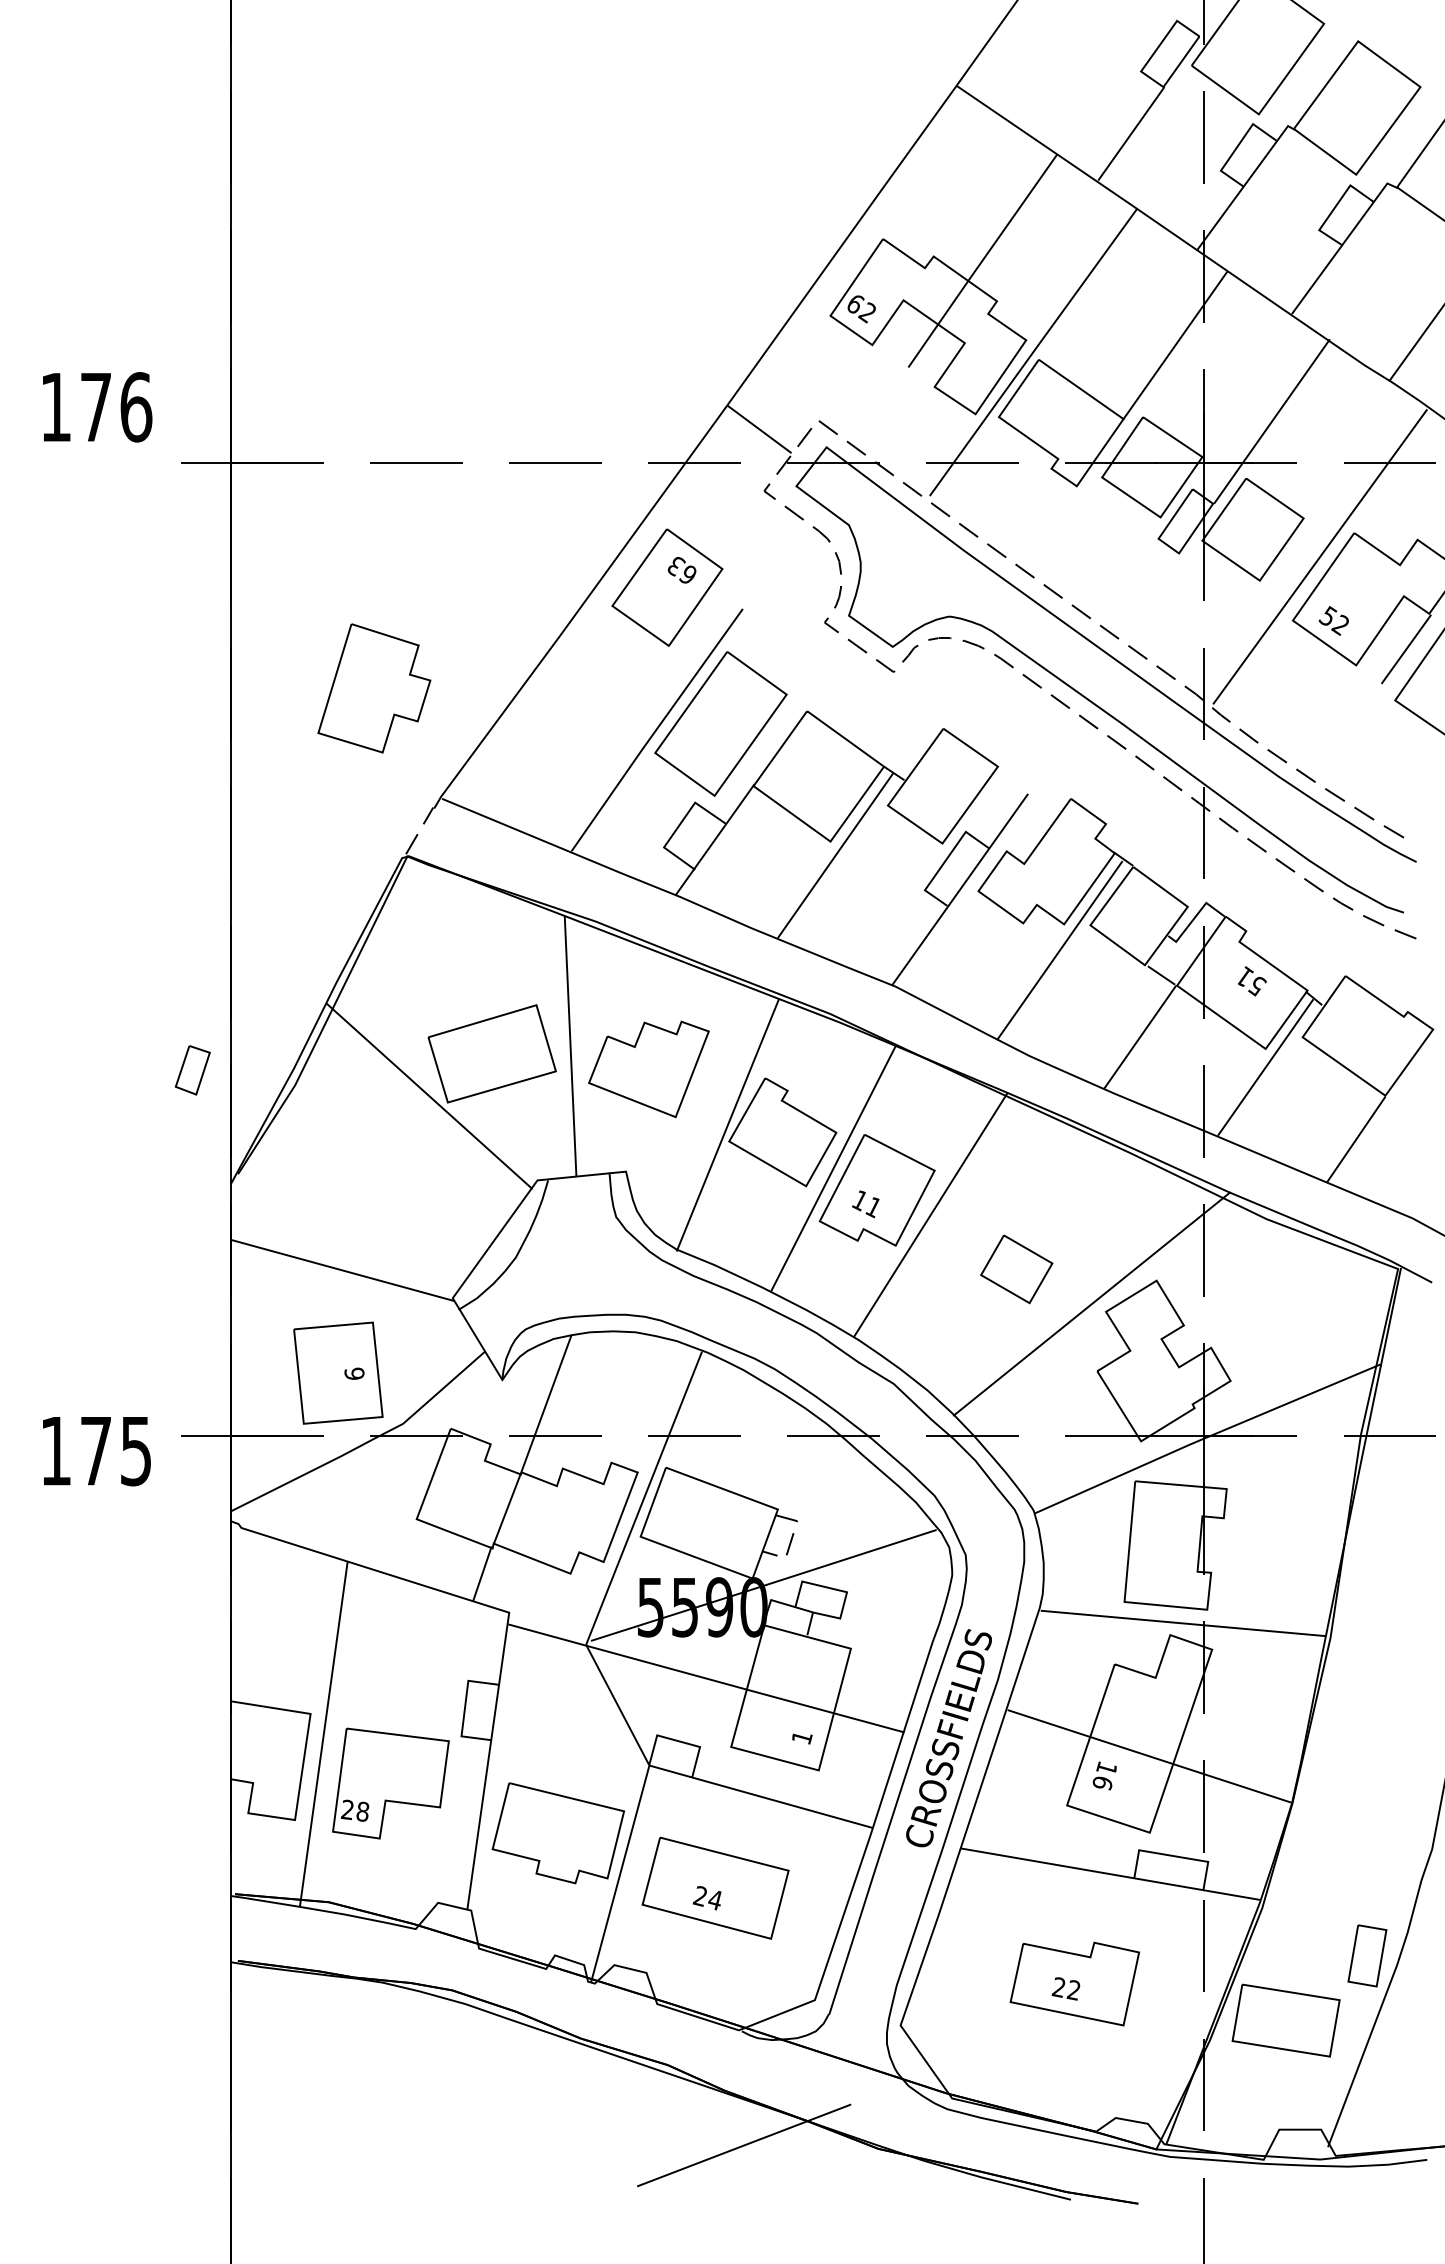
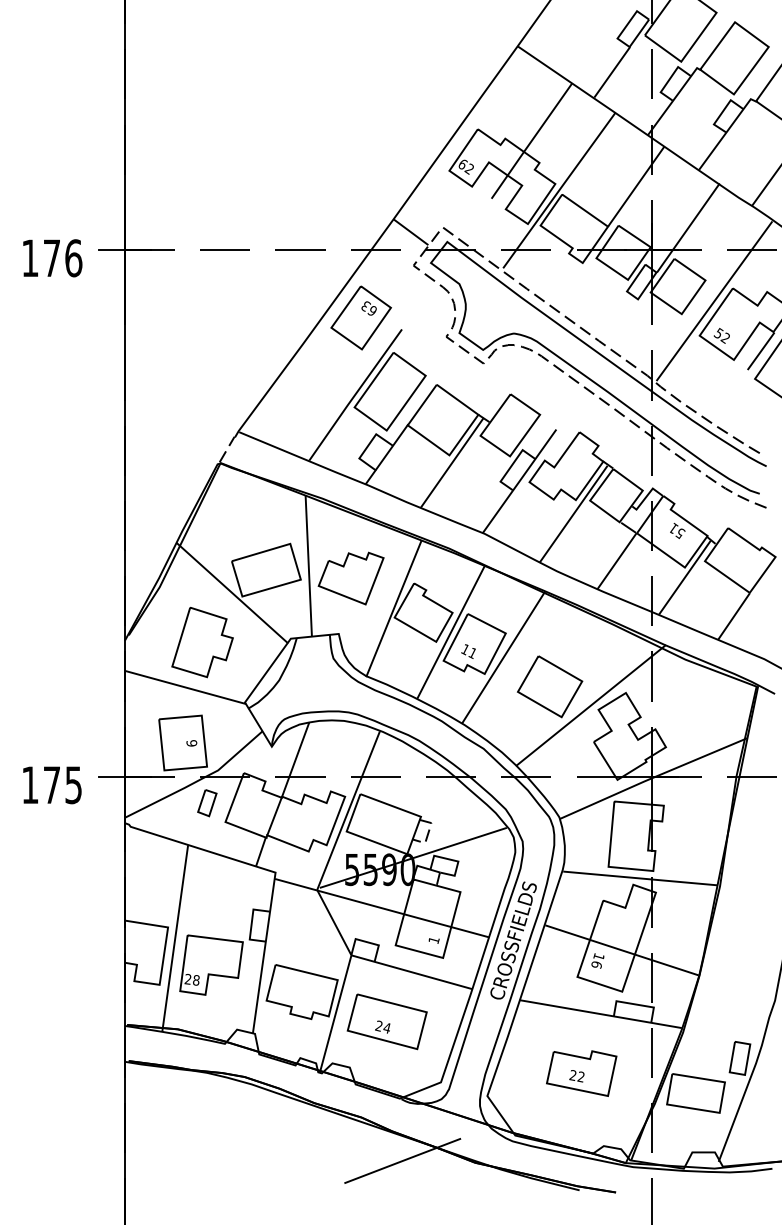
text: (97, 407) -> (52, 258), moved
part: (374, 688) -> (202, 642), moved
part: (193, 1071) -> (207, 803), moved
part: (1017, 1268) -> (550, 686), size x1.67

